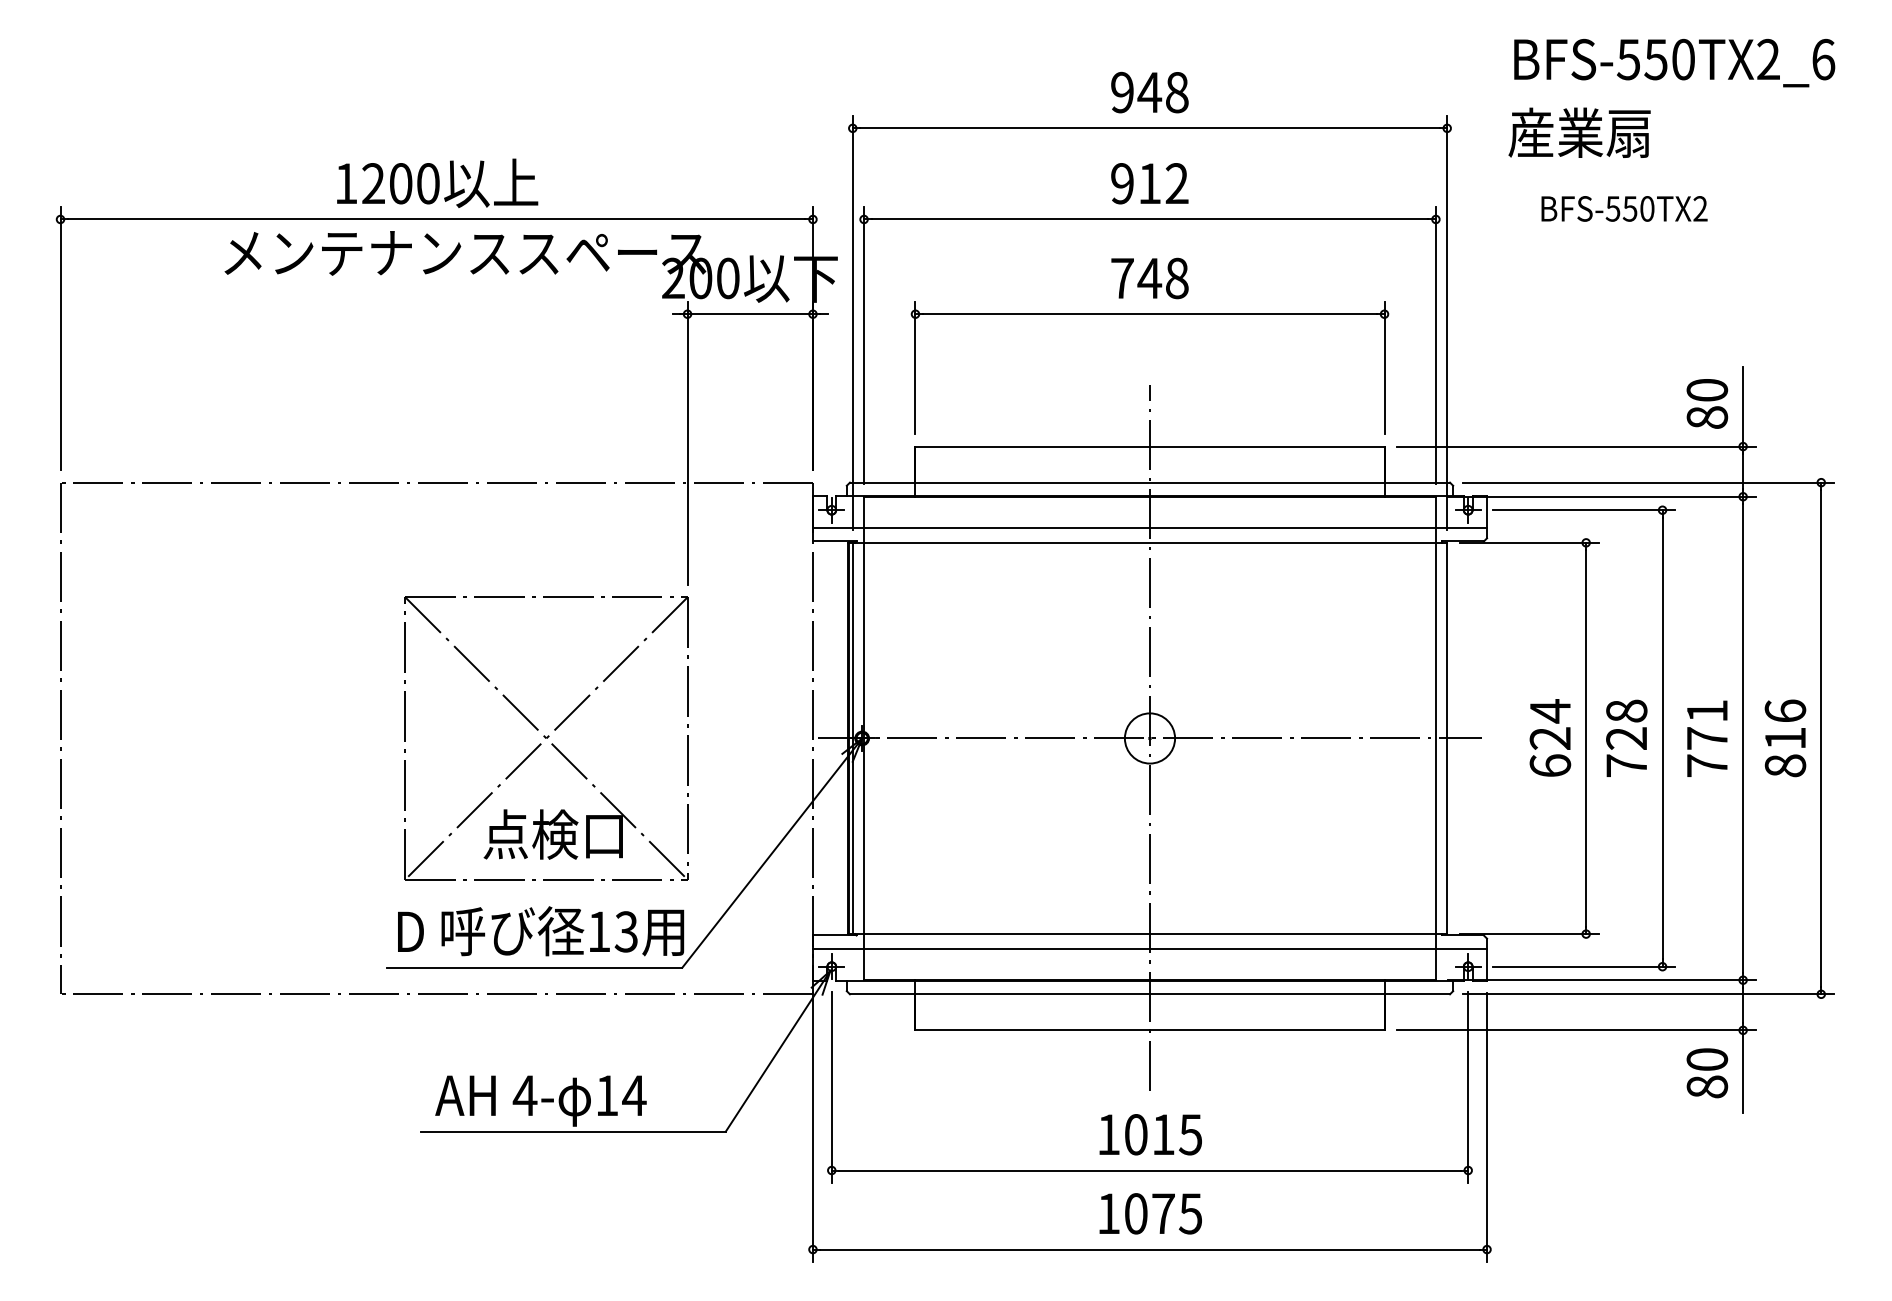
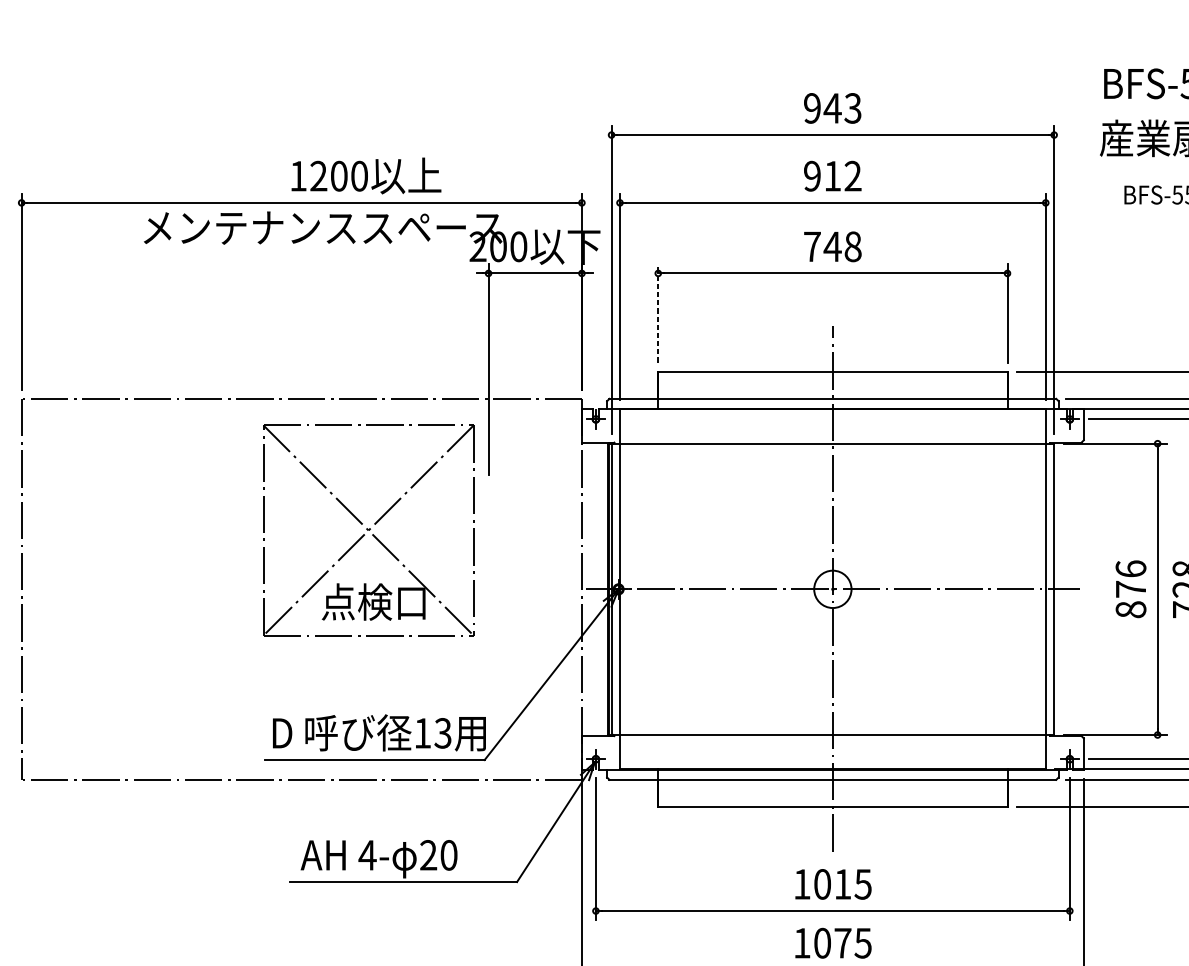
text: (1176, 92) -> (852, 108), 948 -> 943
text: (437, 182) -> (366, 175), moved
line: (915, 367) -> (658, 313), solid -> dashed
line: (1149, 527) -> (832, 432), removed
part: (546, 738) -> (368, 530), moved
text: (1550, 738) -> (1131, 589), 624 -> 876
line: (1149, 949) -> (832, 746), removed
text: (620, 1095) -> (438, 855), 14 -> 20

